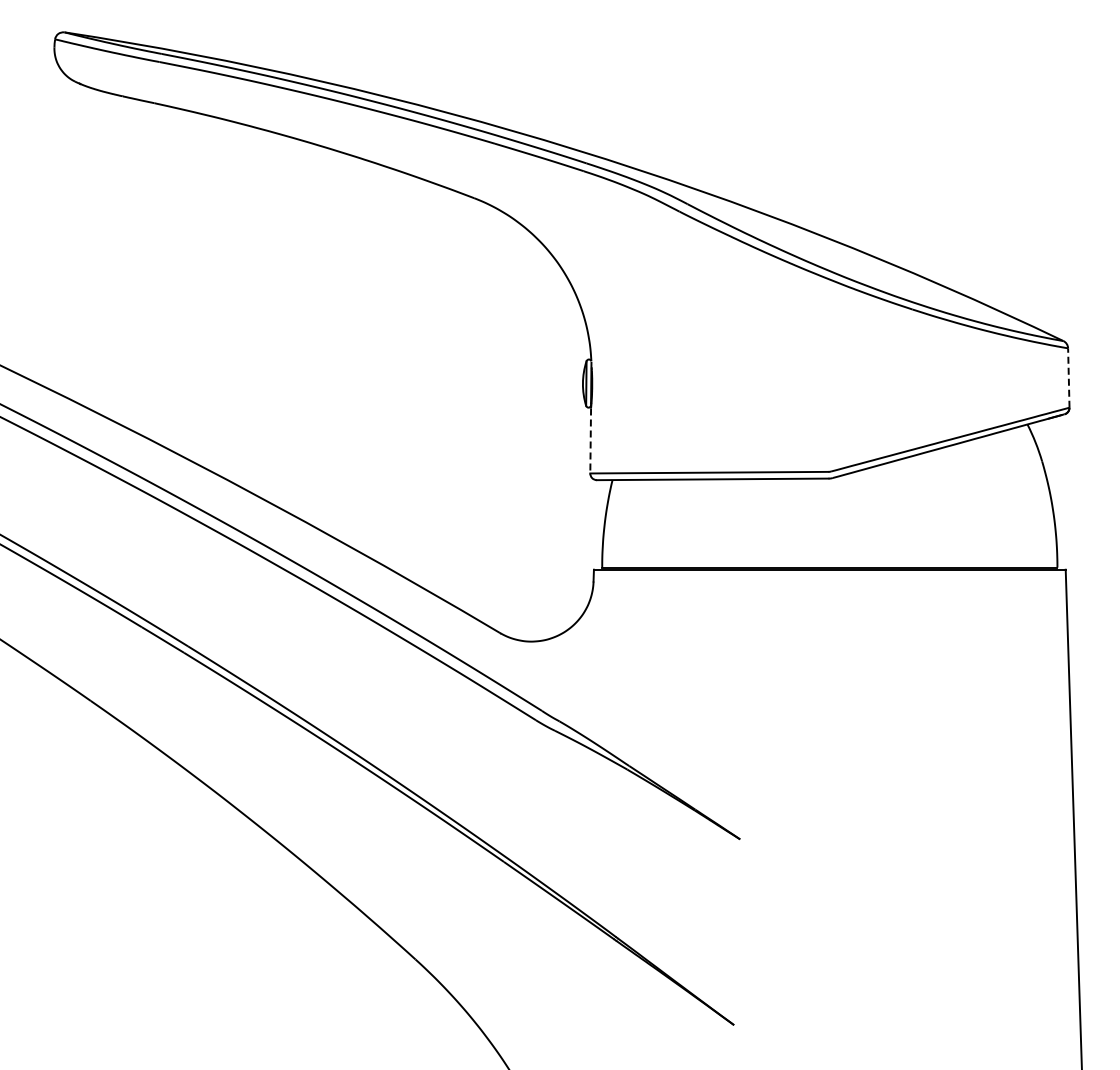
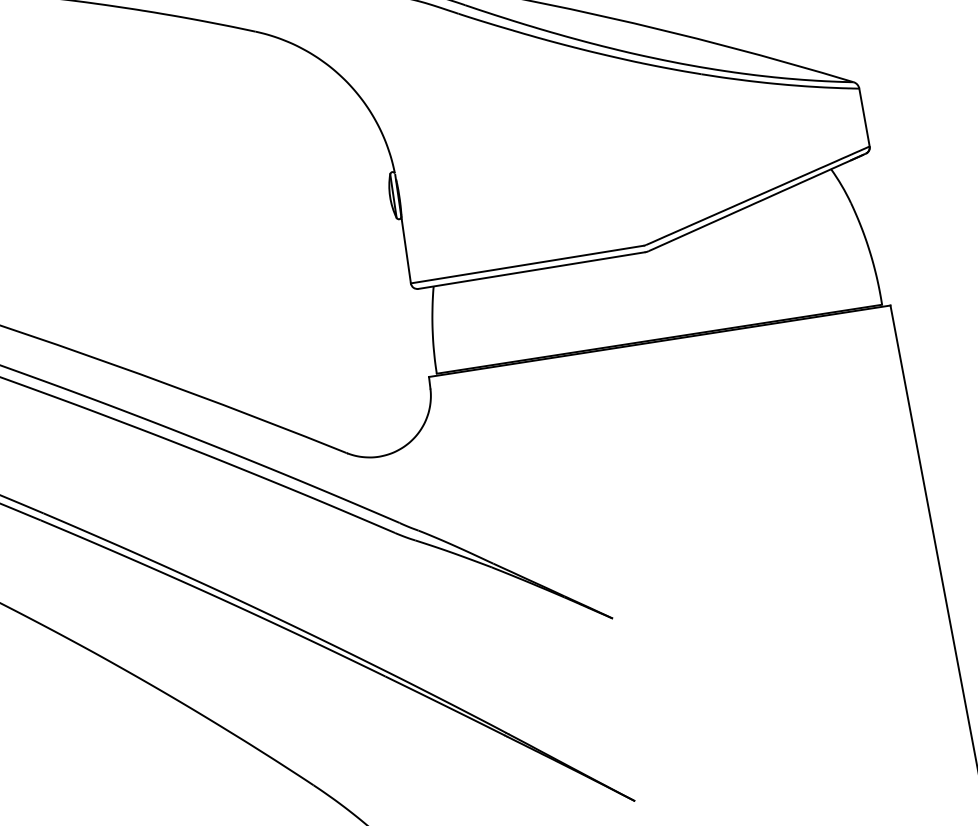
line: (1068, 378) -> (864, 118), dashed -> solid
line: (590, 441) -> (406, 252), dashed -> solid

